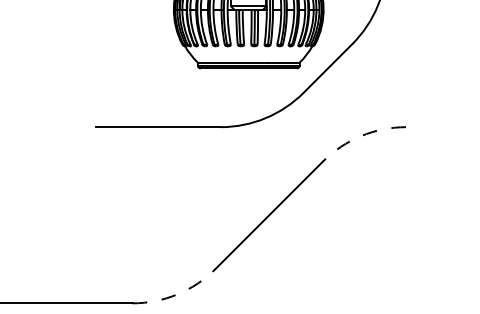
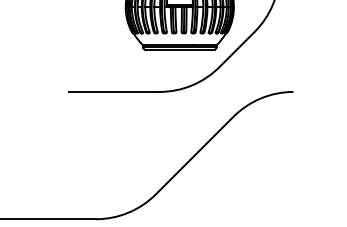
arc: (361, 136) -> (261, 98), dashed -> solid
arc: (177, 294) -> (128, 212), dashed -> solid

